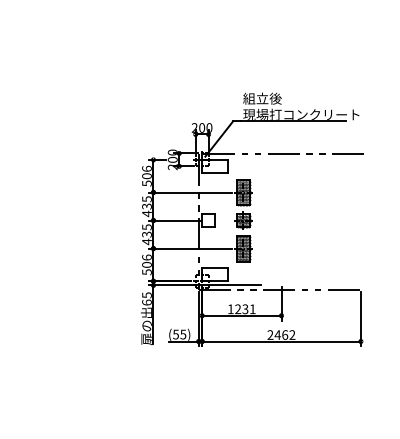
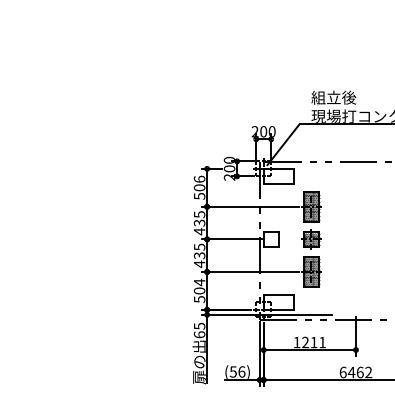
text: (146, 257) -> (199, 282), 506 -> 504
text: (245, 309) -> (314, 342), 1231 -> 1211
text: (183, 334) -> (242, 371), (55) -> (56)
text: (270, 334) -> (343, 371), 2462 -> 6462

